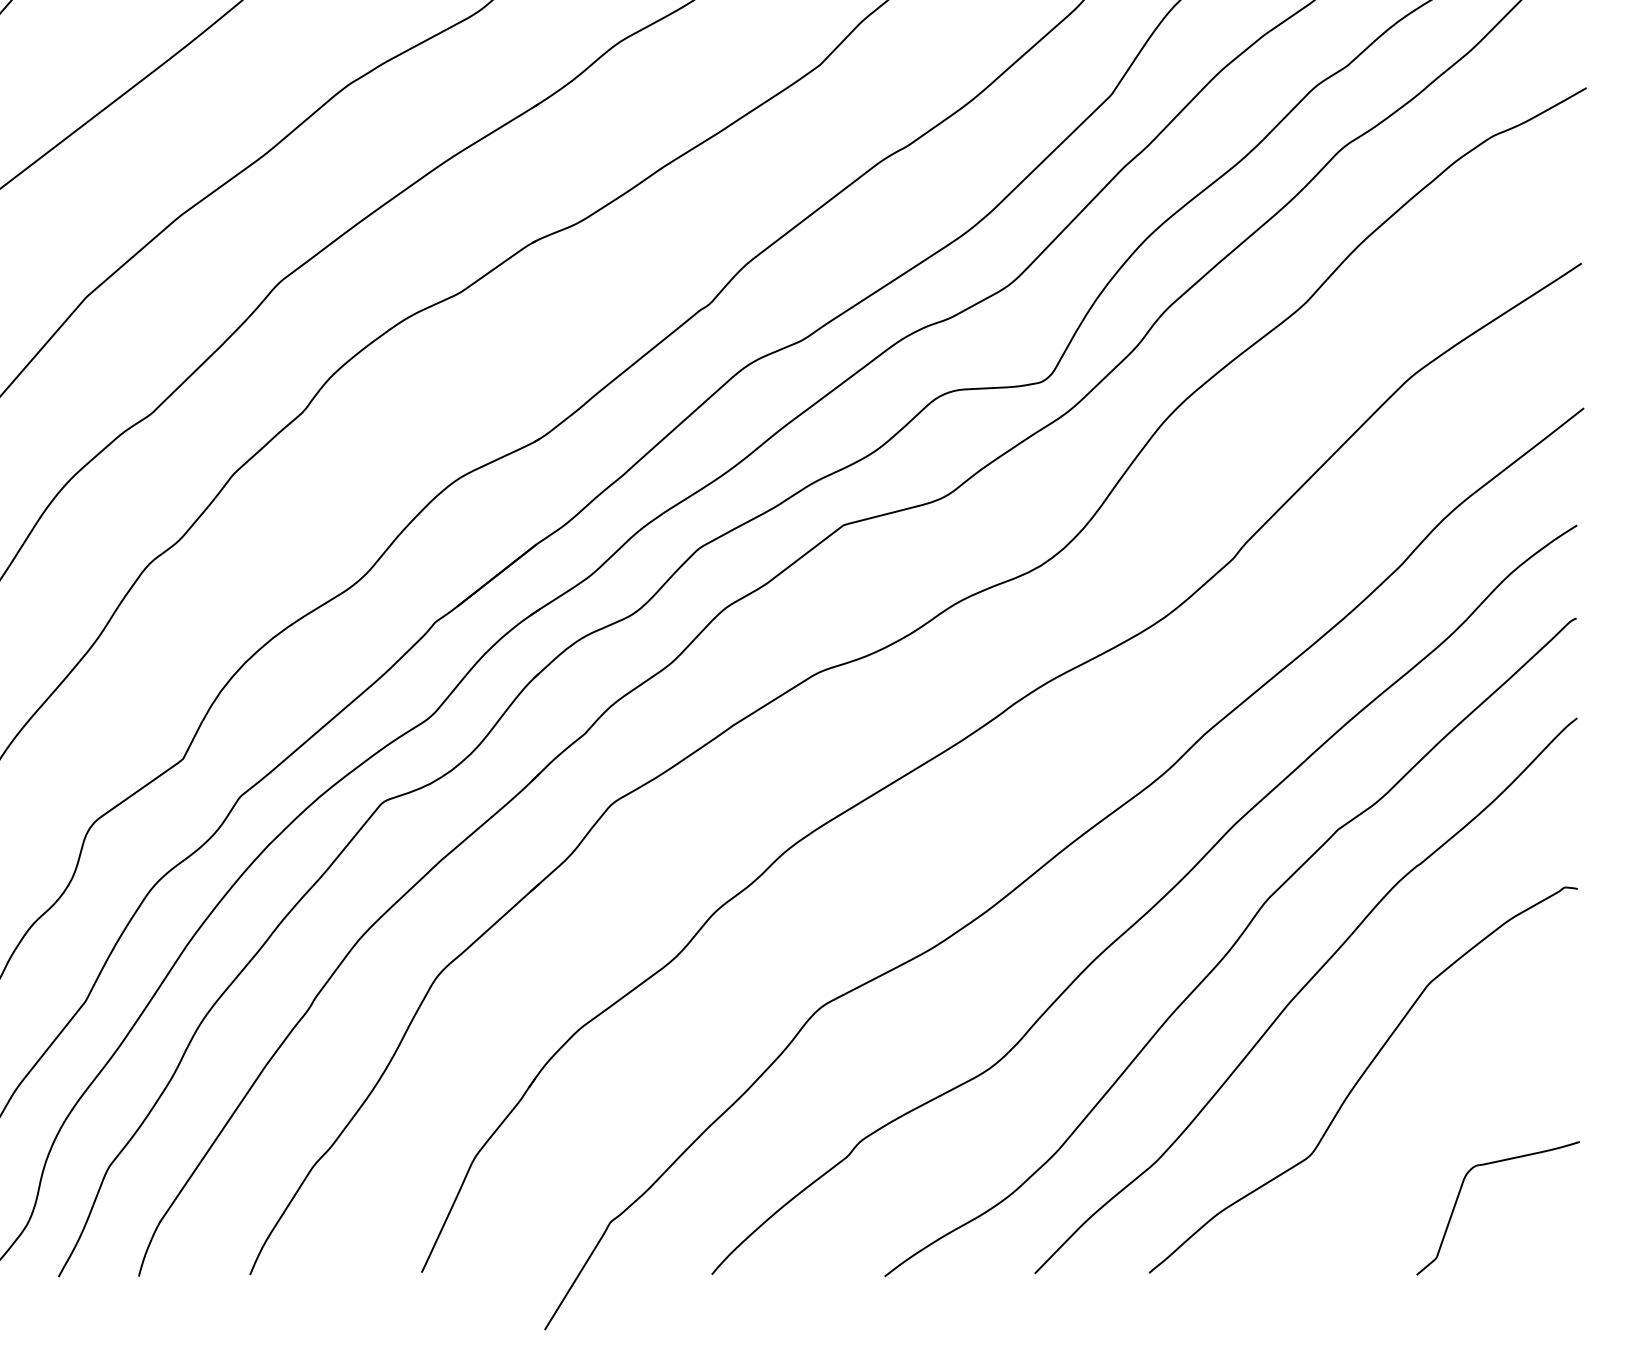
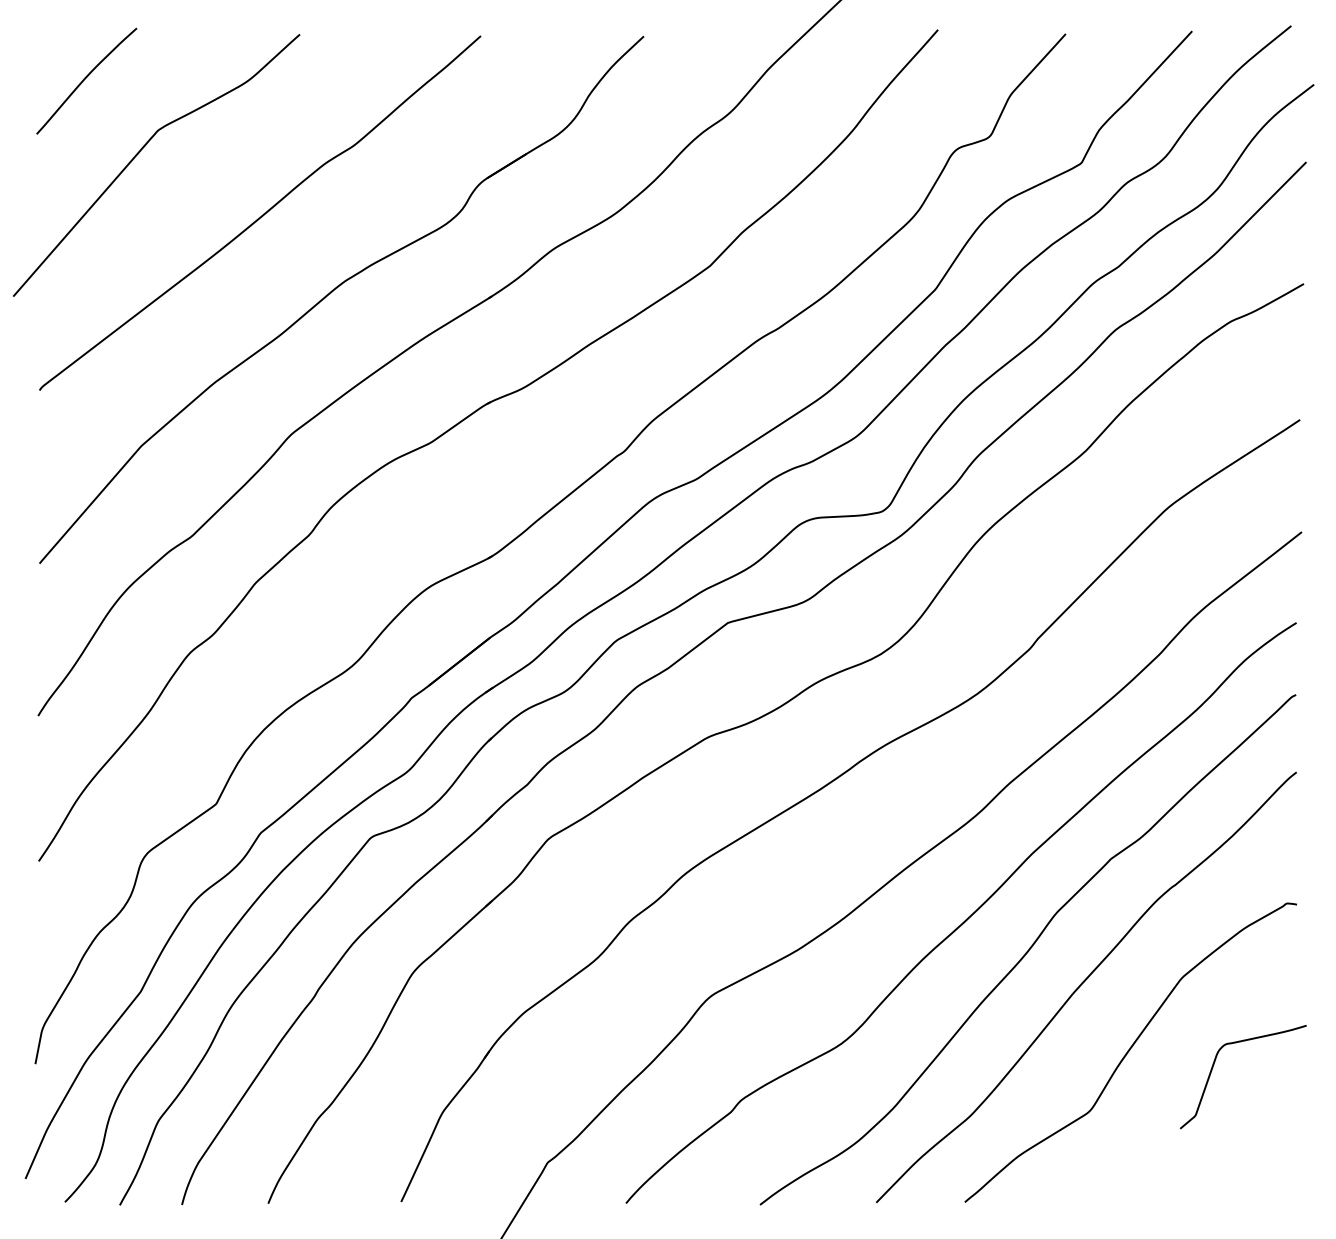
curve: (1460, 1193) -> (1214, 1065), moved

